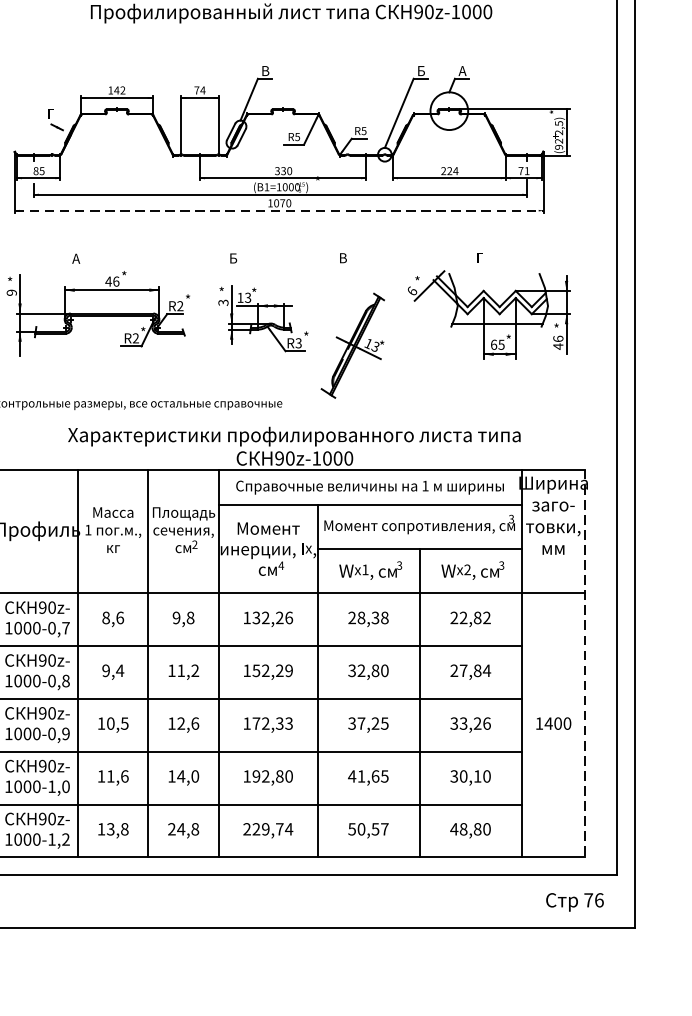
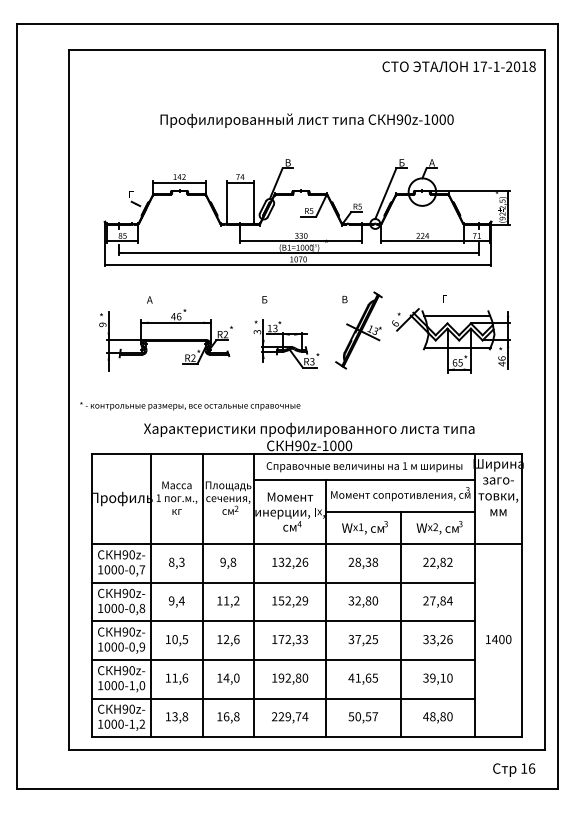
line: (279, 210) -> (298, 264), dashed -> solid
line: (497, 281) -> (457, 316), added
part: (352, 345) -> (358, 330), moved
text: (119, 616) -> (181, 561), 8,6 -> 8,3
line: (584, 663) -> (521, 595), dashed -> solid
text: (463, 775) -> (432, 677), 30,10 -> 39,10
text: (177, 828) -> (223, 716), 24,8 -> 16,8
text: (589, 900) -> (524, 768), 76 -> 16

